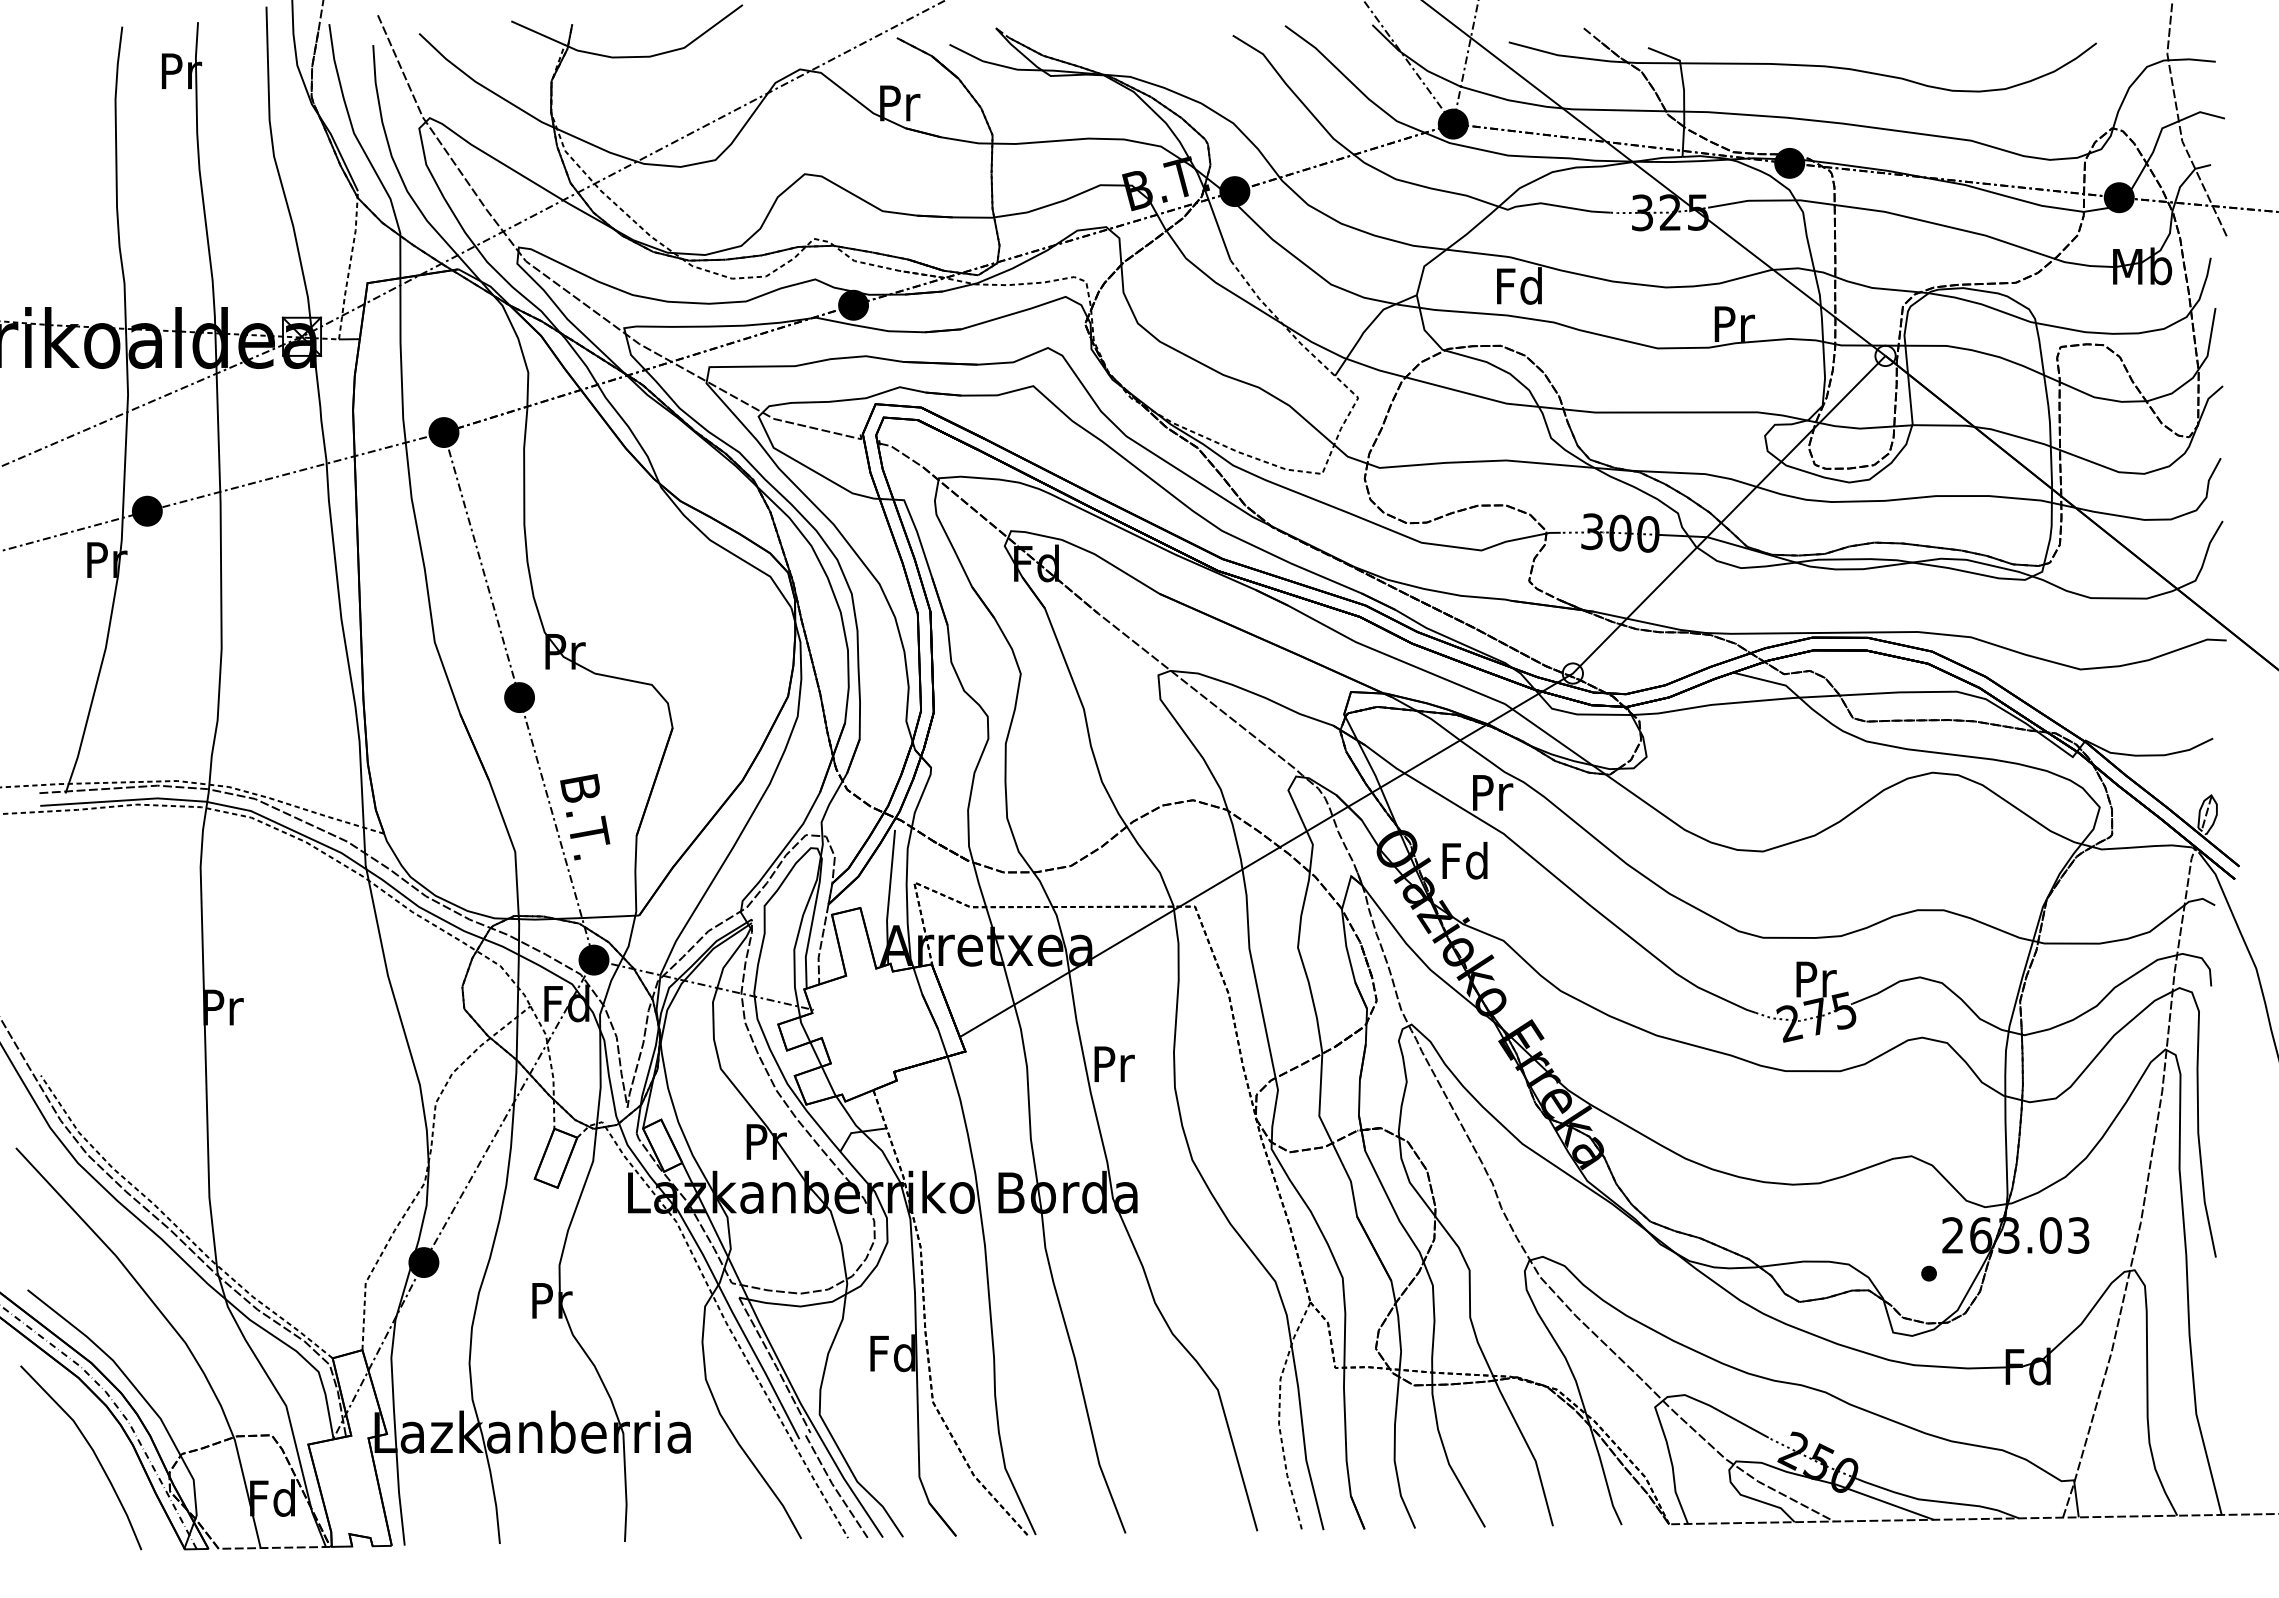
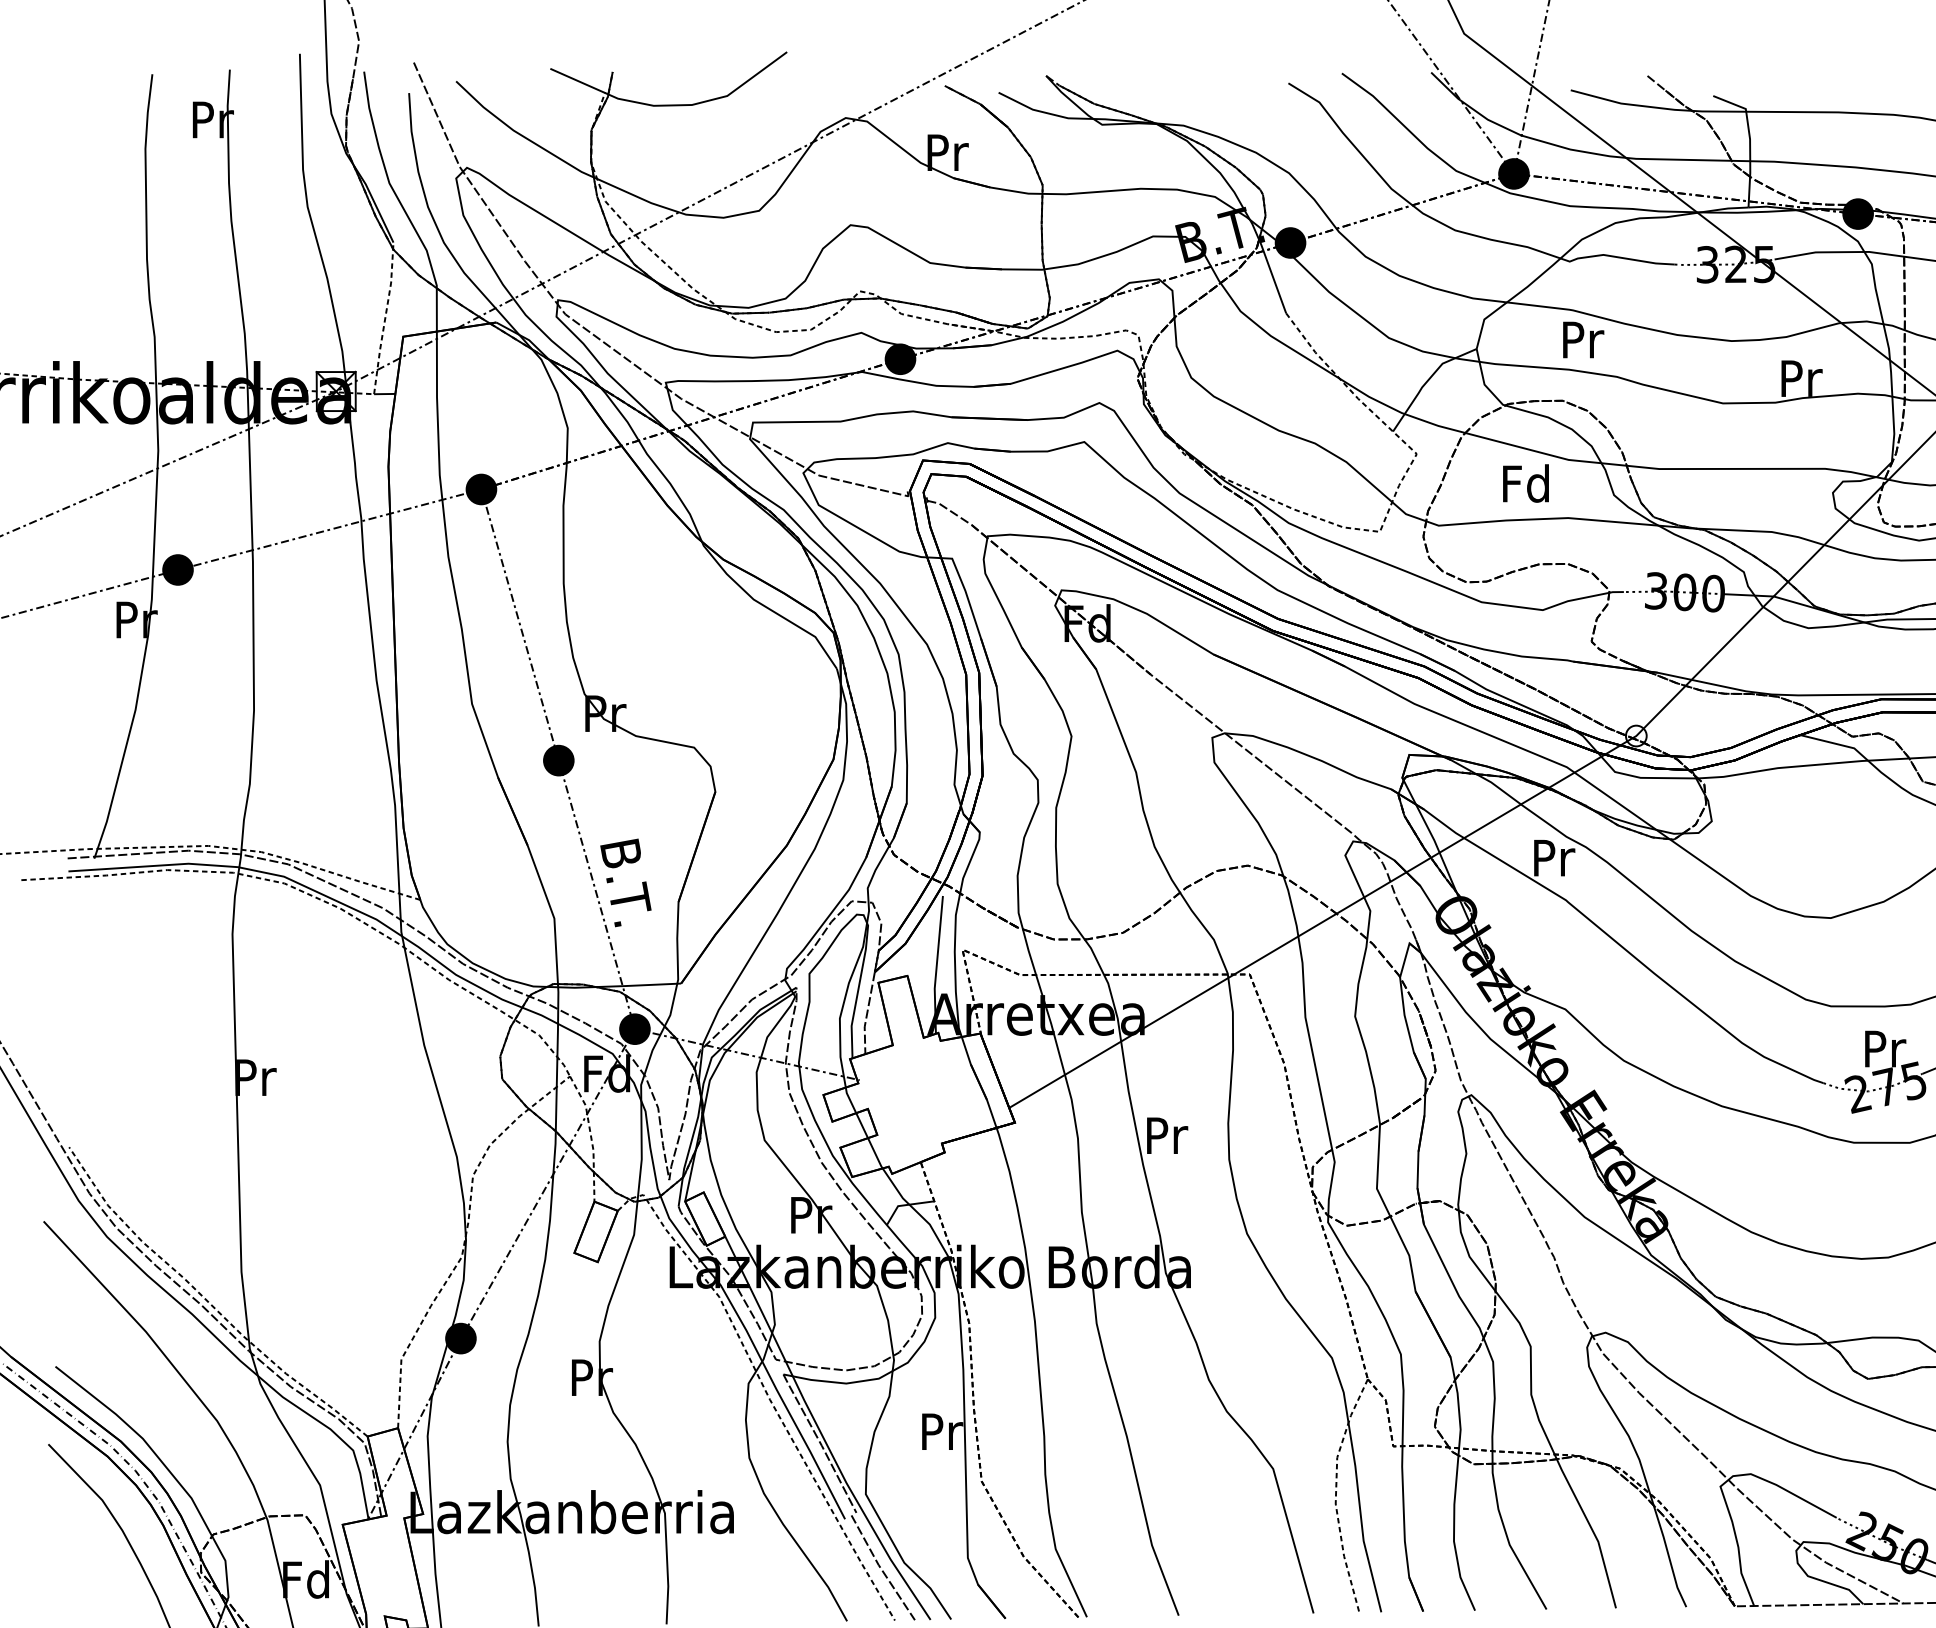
text: (1519, 285) -> (1581, 339), Fd -> Pr
text: (1464, 860) -> (1525, 483), moved
text: (892, 1353) -> (940, 1431), Fd -> Pr

